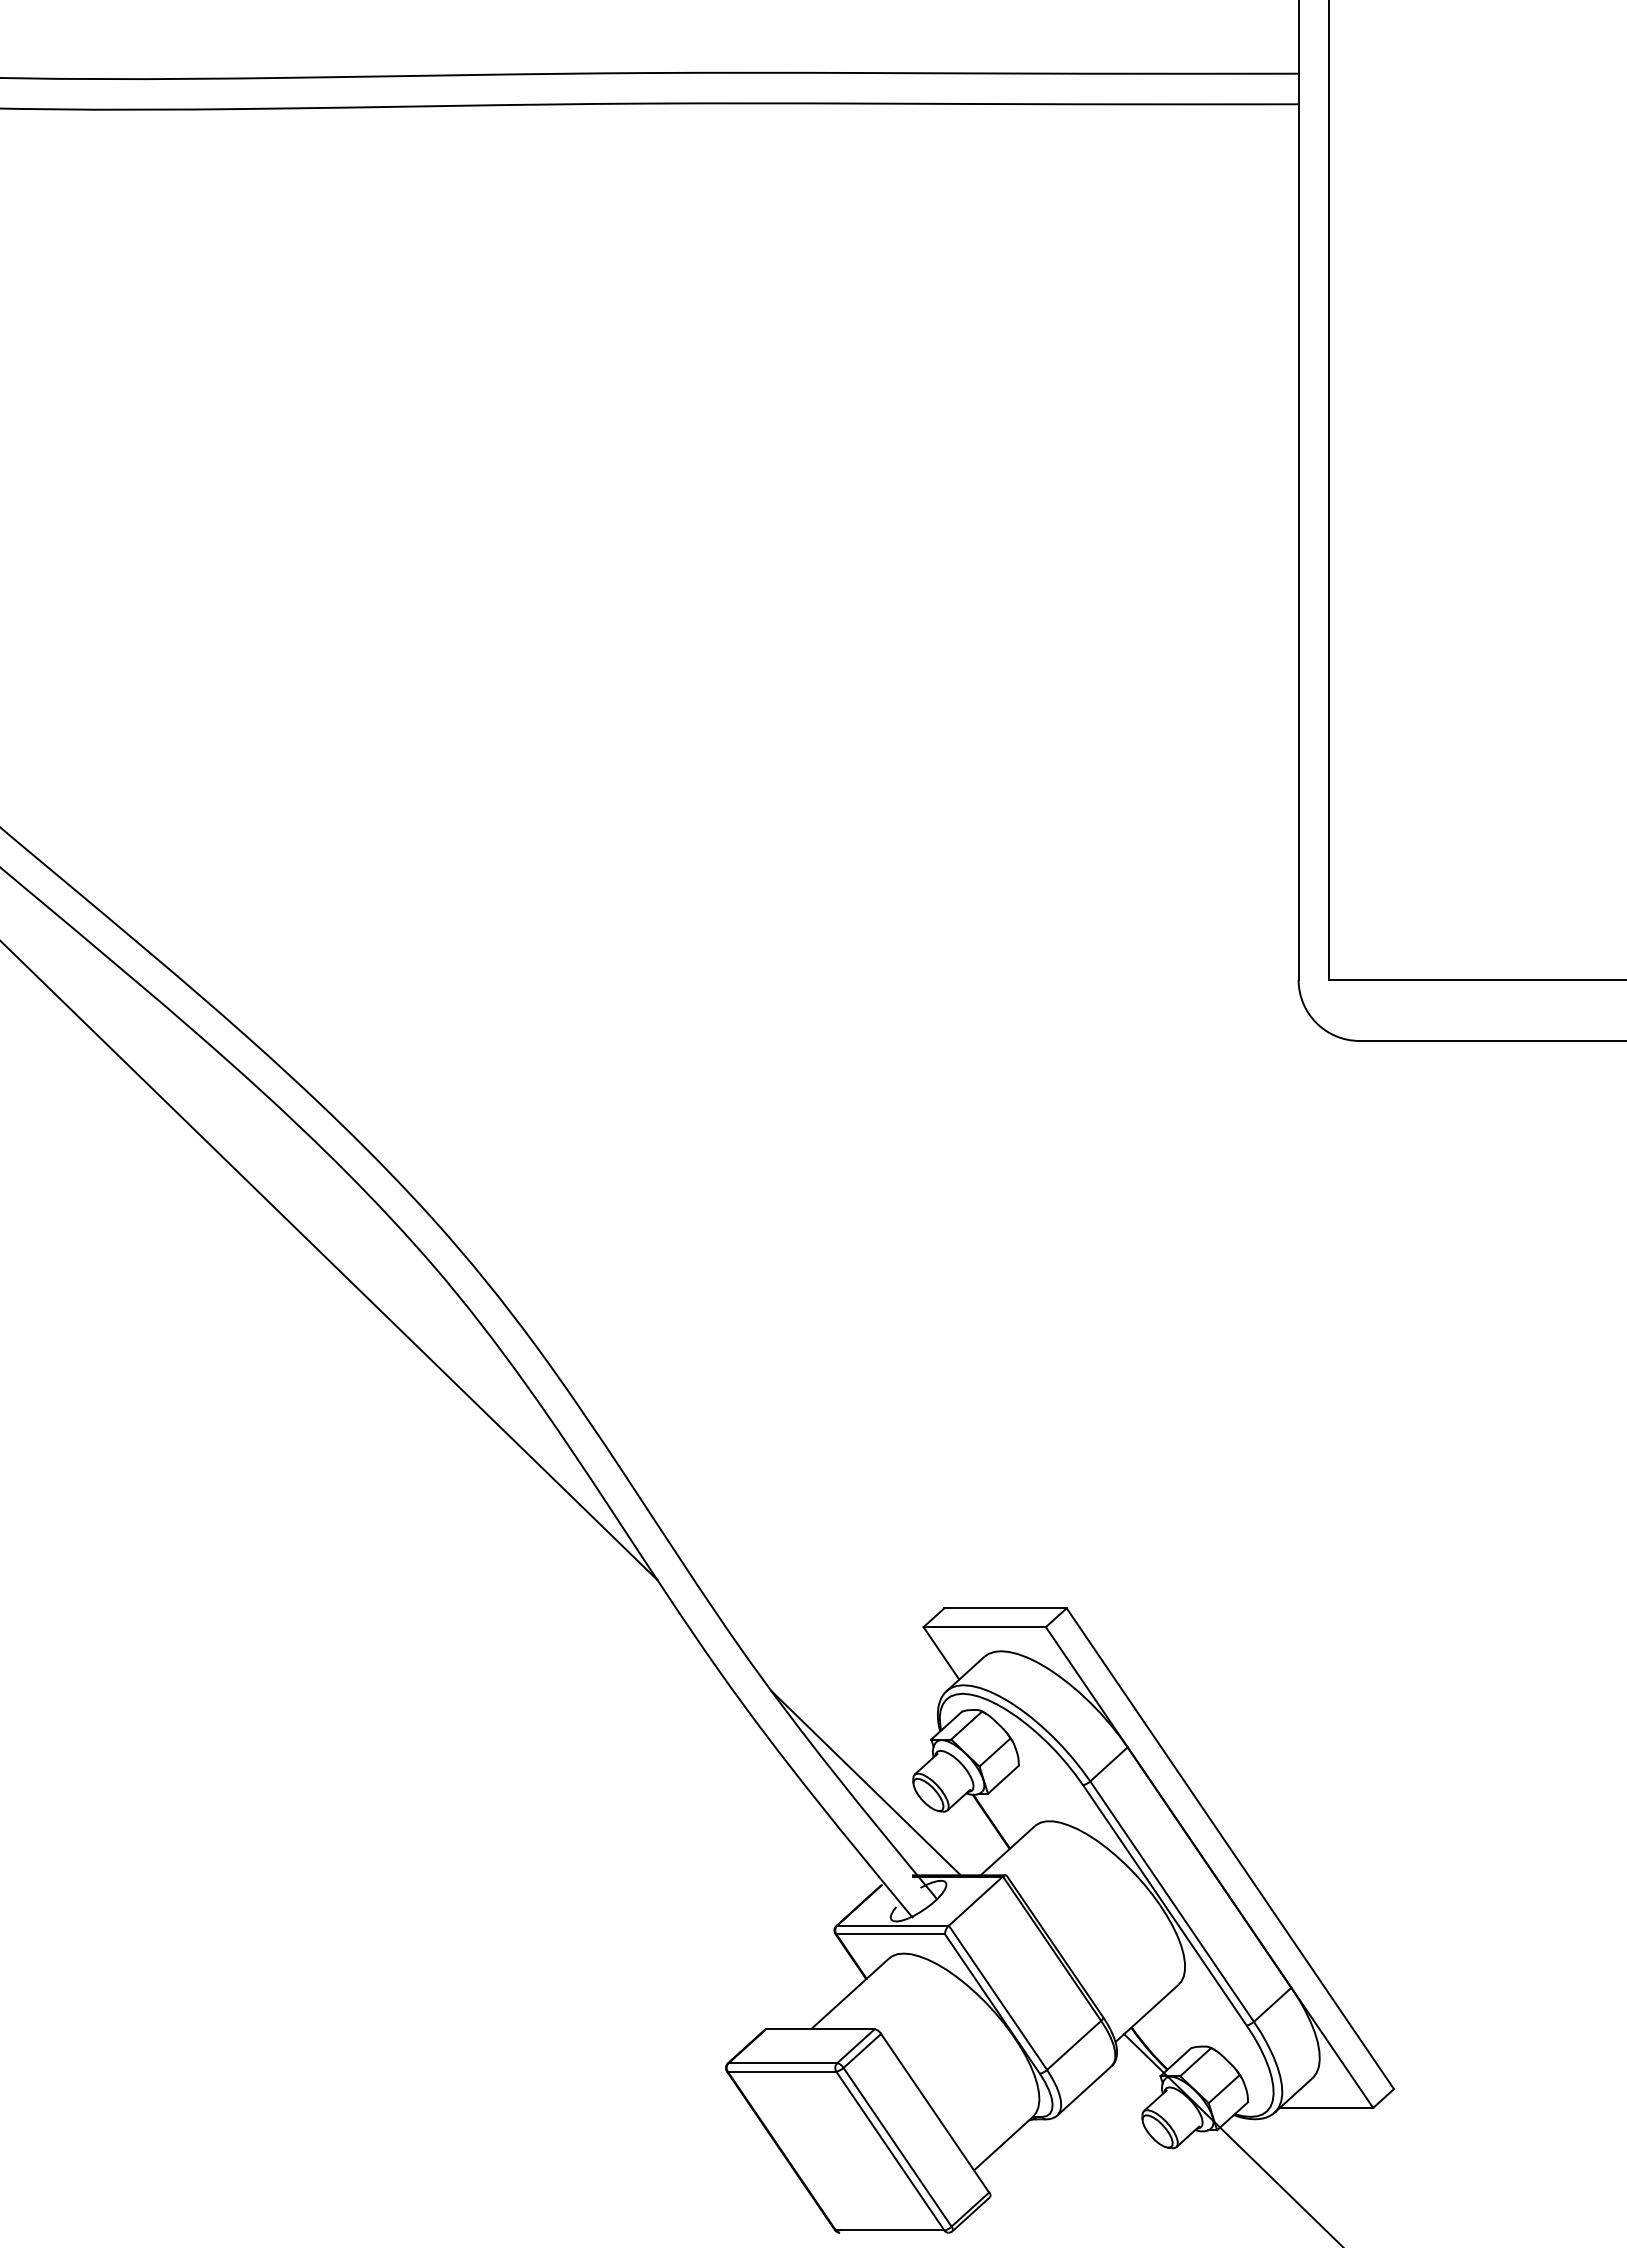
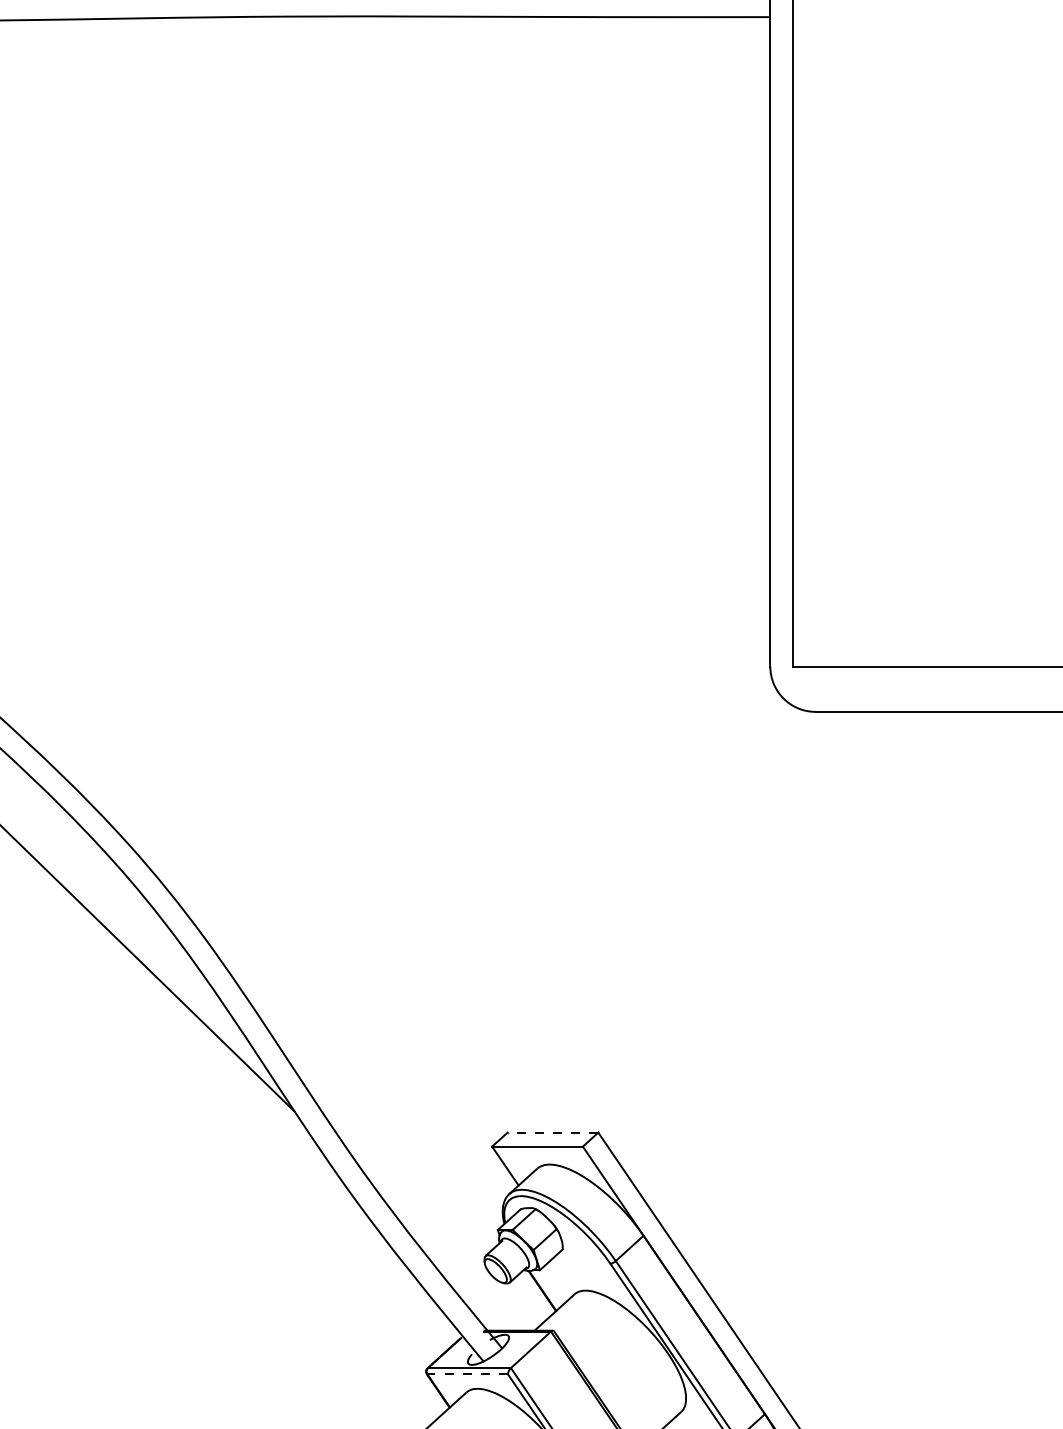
line: (1005, 1608) -> (552, 1132), solid -> dashed
line: (865, 1782) -> (449, 1261), removed
line: (890, 1934) -> (467, 1374), solid -> dashed

